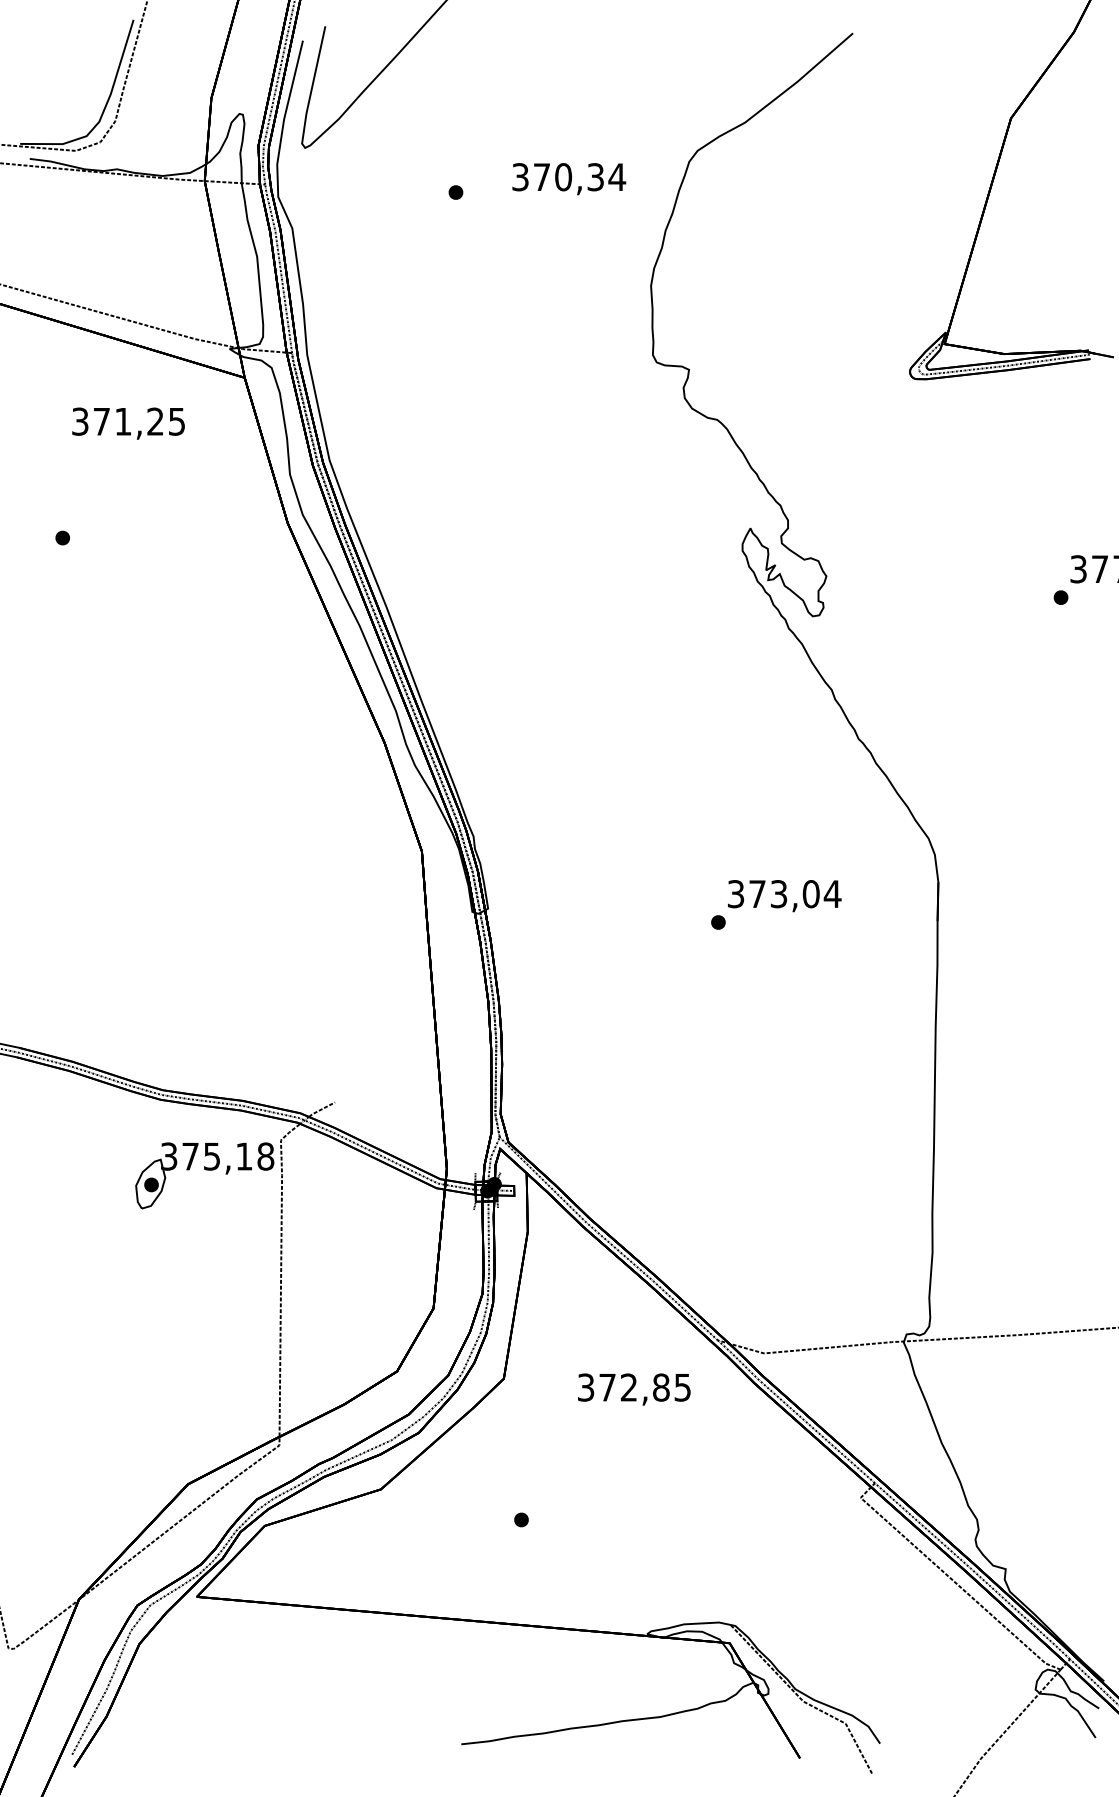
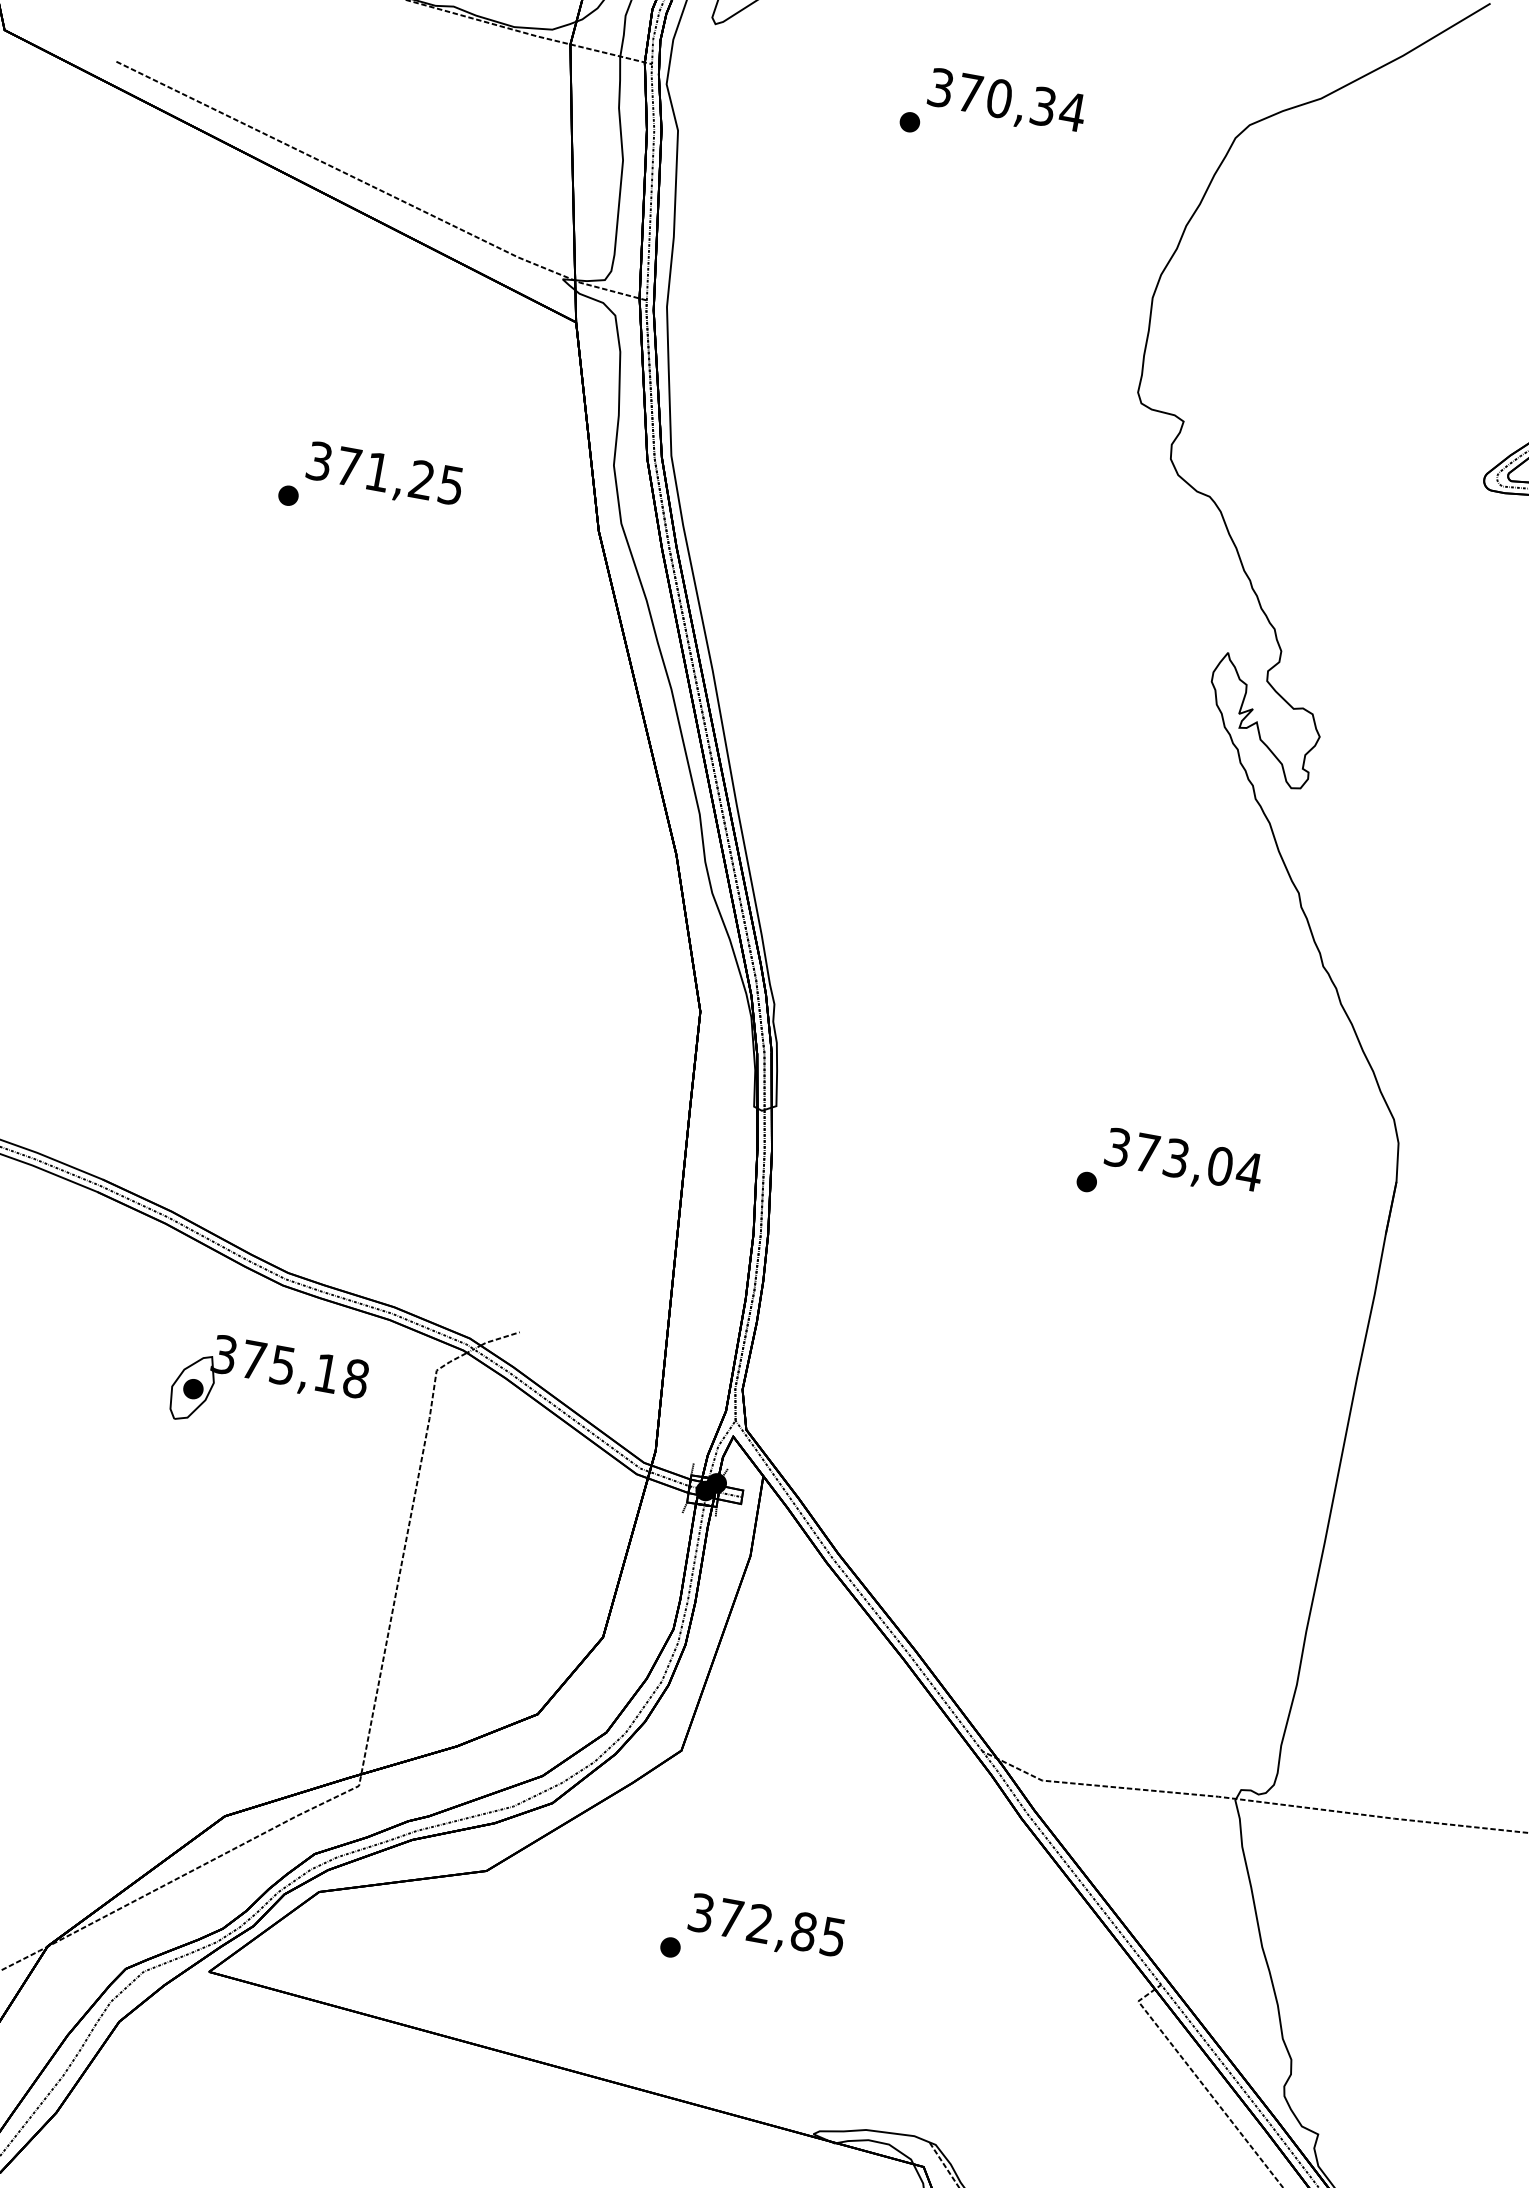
text: (569, 179) -> (1007, 103), moved
text: (128, 423) -> (384, 475), moved
part: (204, 1175) -> (267, 1389), moved
text: (634, 1389) -> (766, 1927), moved

